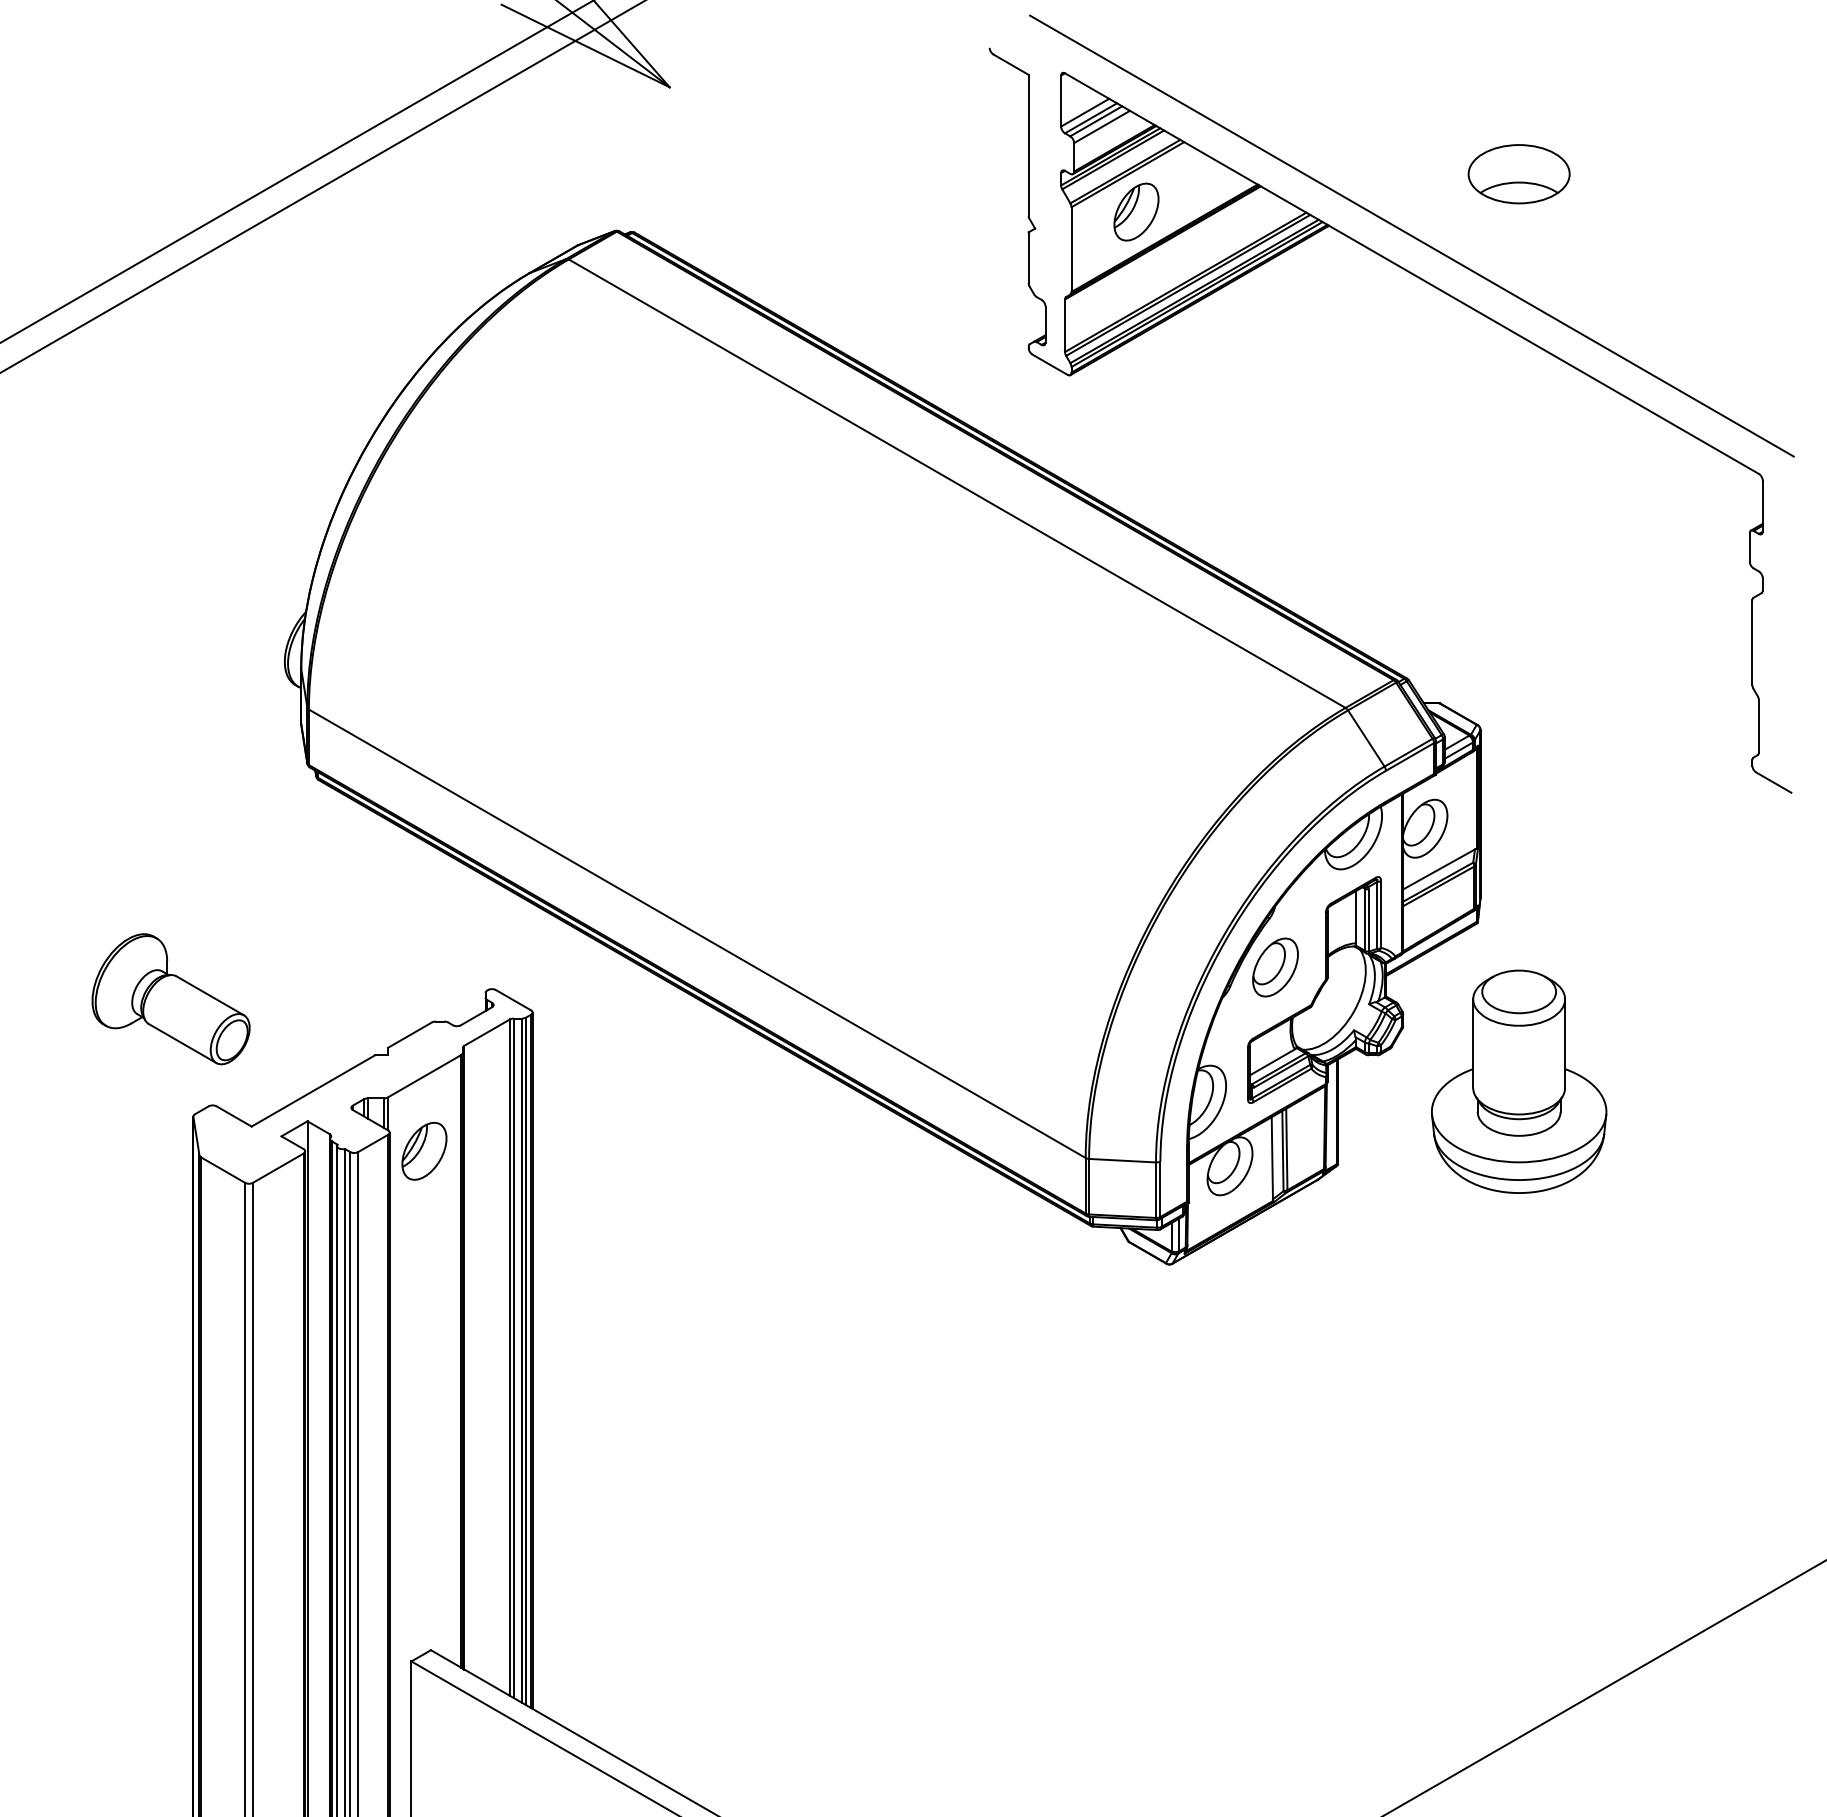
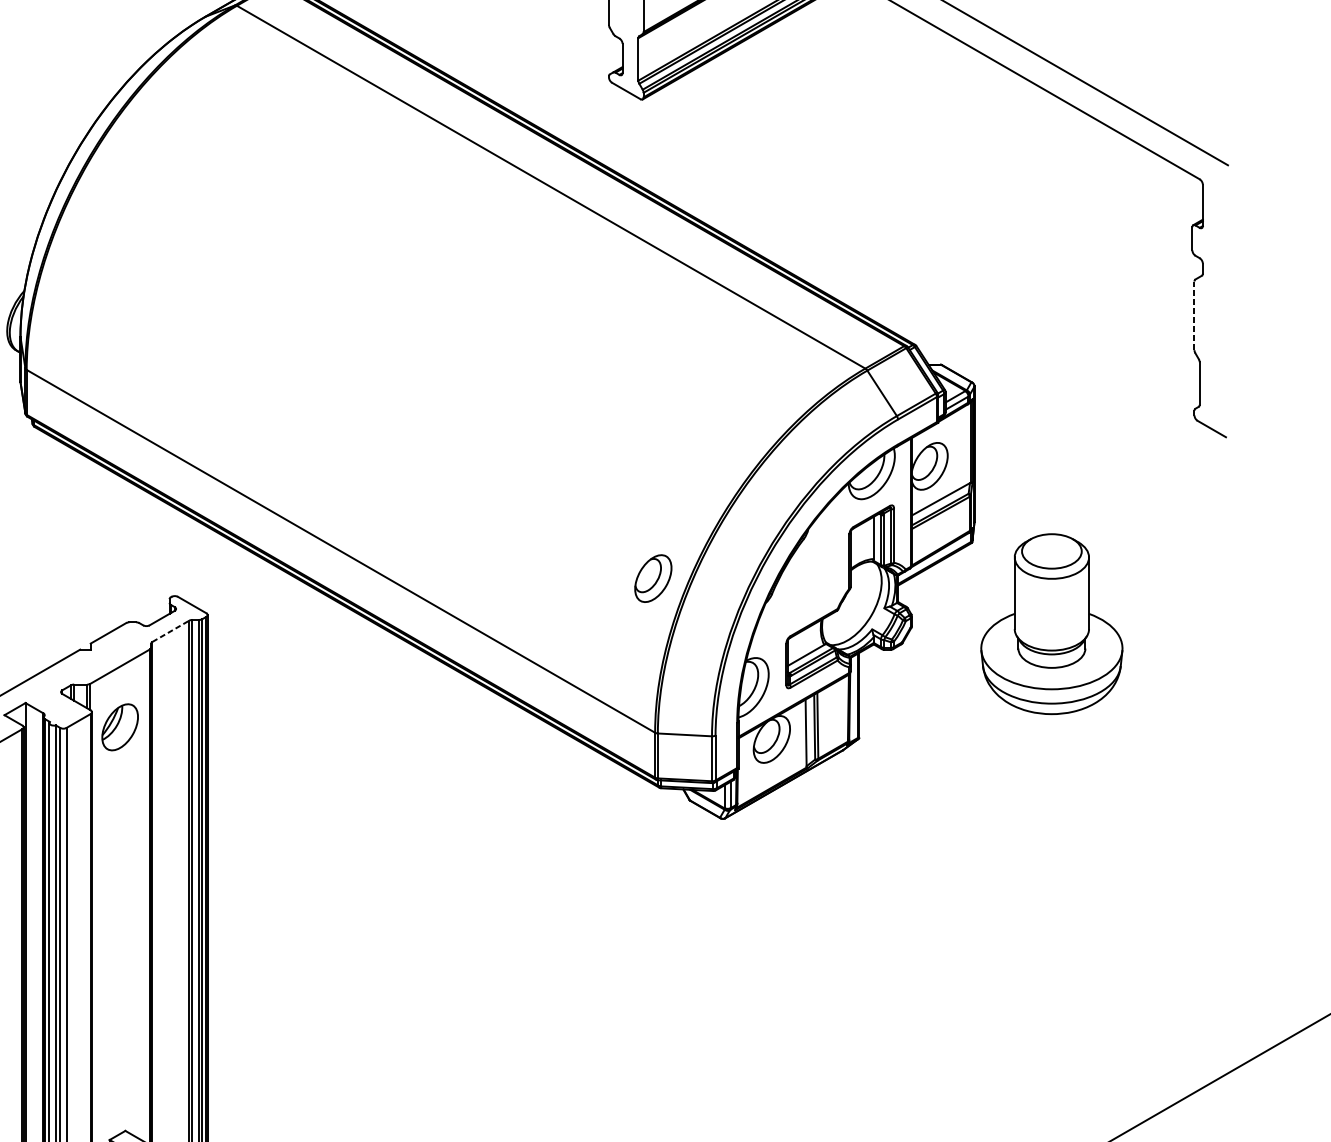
line: (1752, 643) -> (1194, 316), solid -> dashed
part: (1275, 967) -> (653, 578), moved
line: (487, 1032) -> (171, 631), solid -> dashed
part: (1519, 1081) -> (1052, 623), moved

